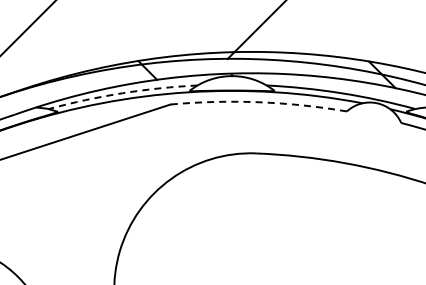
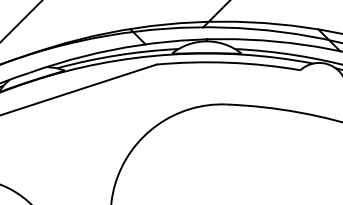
arc: (122, 93) -> (117, 55), dashed -> solid
arc: (259, 102) -> (229, 62), dashed -> solid

